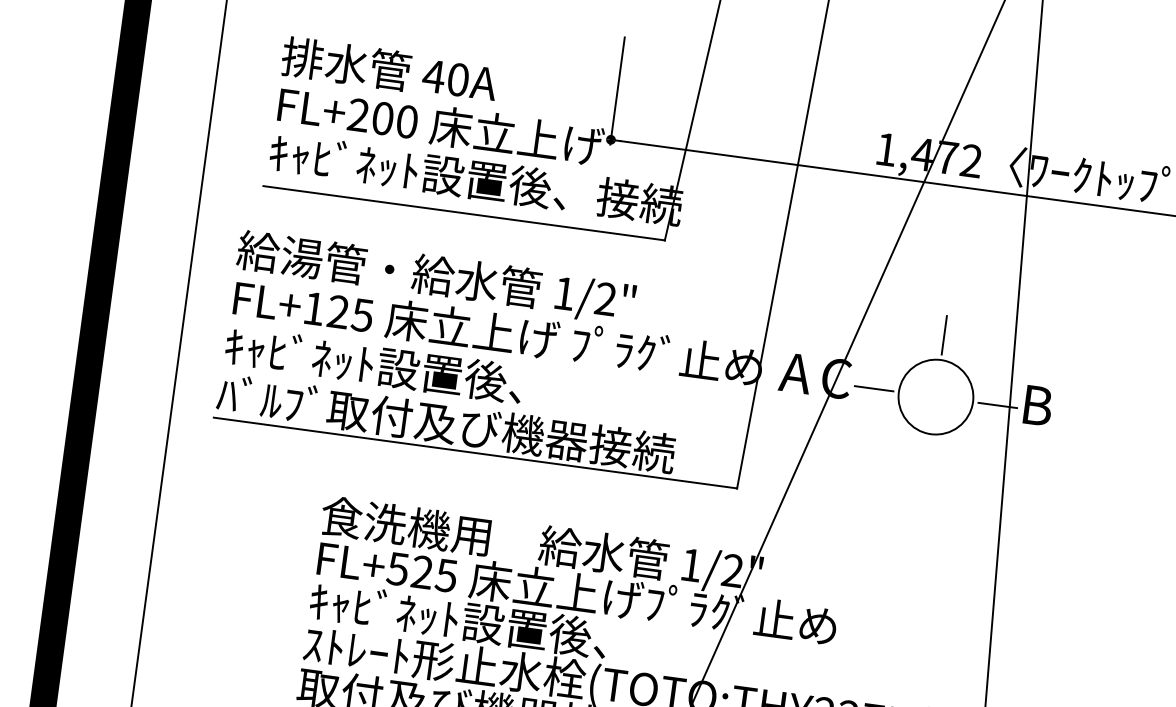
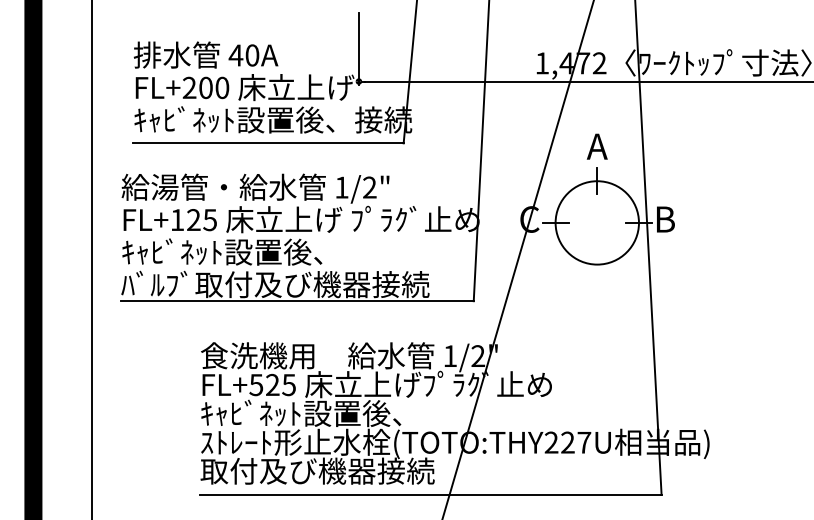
text: (794, 372) -> (596, 146), moved
circle: (934, 396) -> (596, 222), size x1.67

